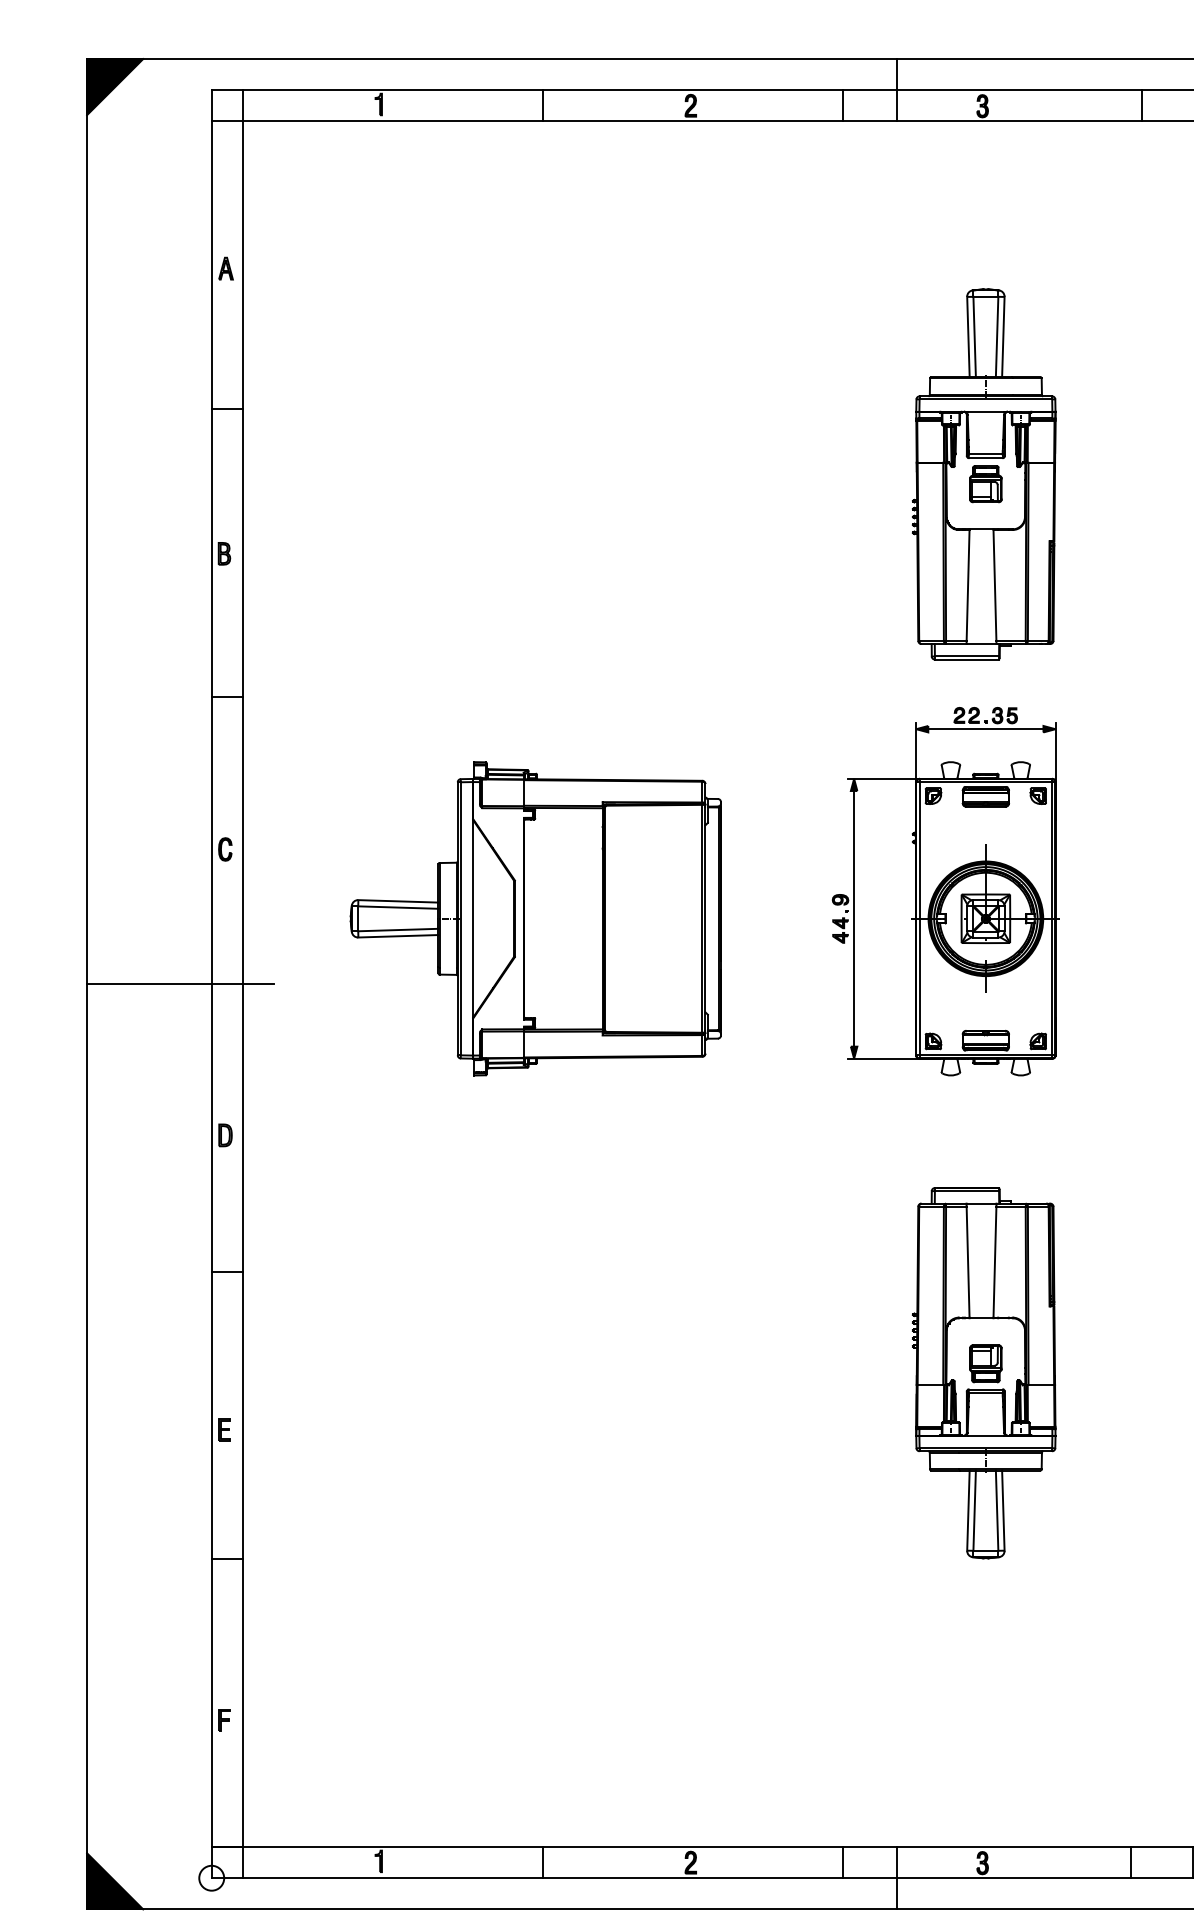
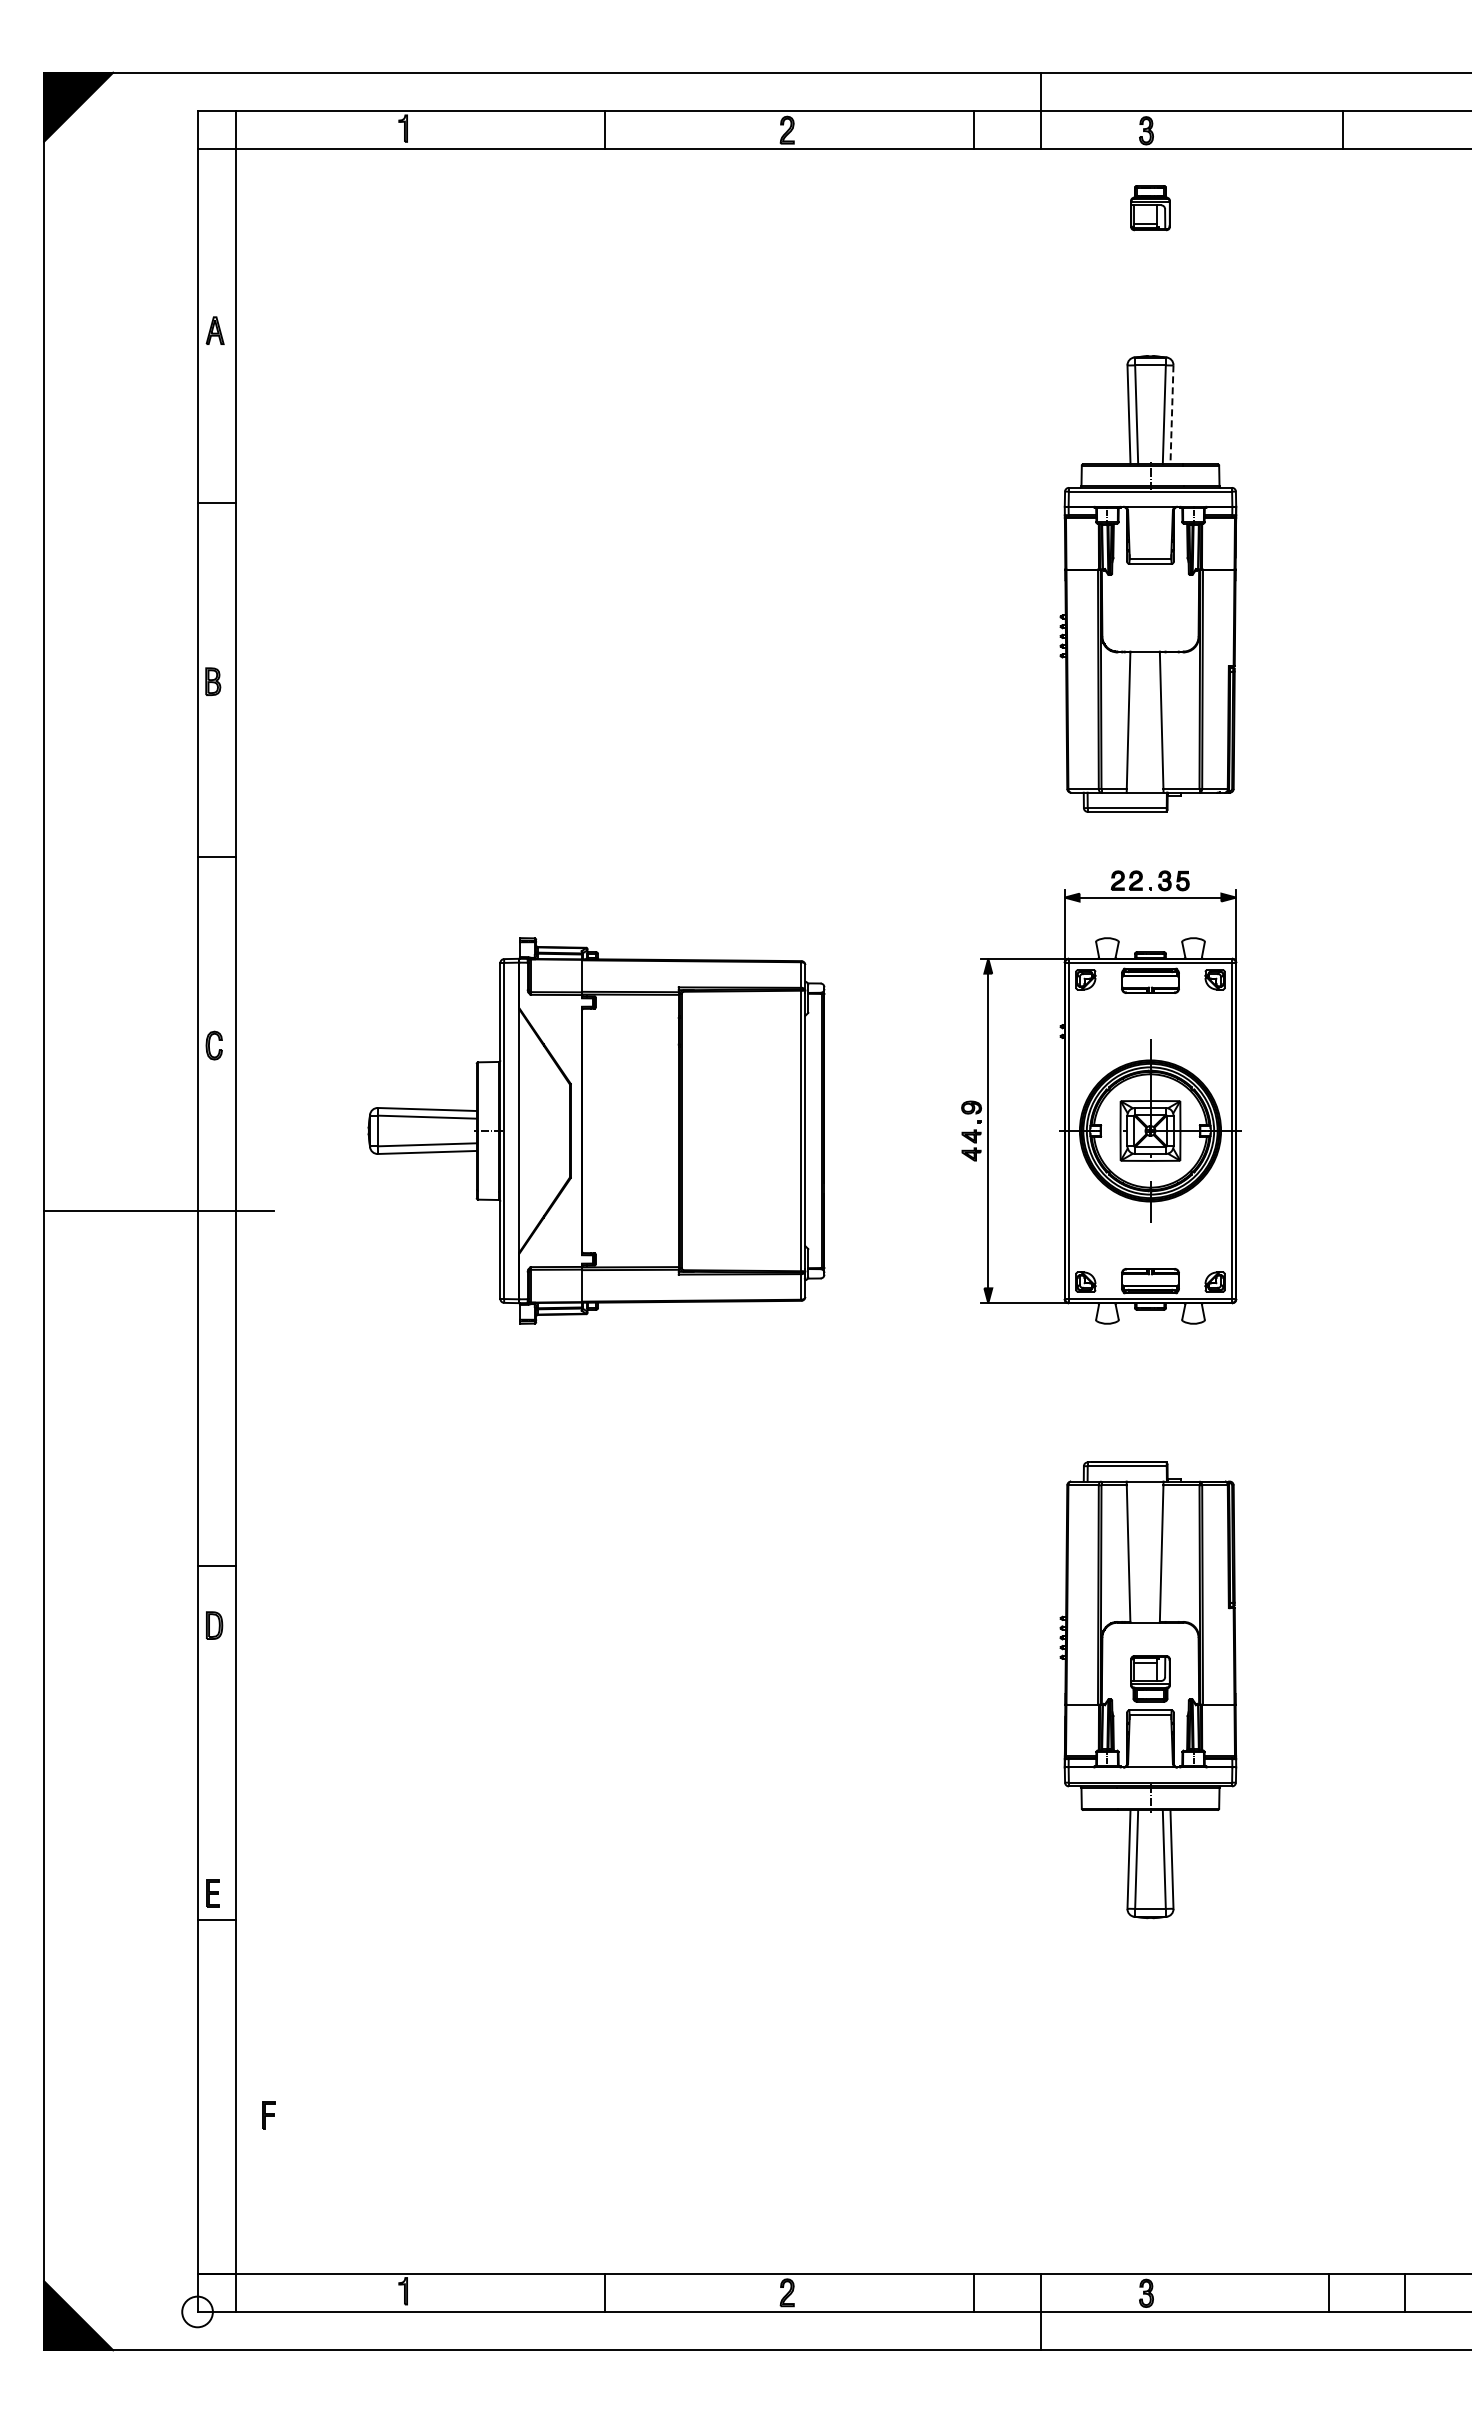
line: (1002, 337) -> (1171, 415), solid -> dashed
part: (985, 484) -> (1150, 208), moved
part: (225, 1135) -> (214, 1625), moved
part: (223, 1430) -> (212, 1893), moved
part: (223, 1720) -> (268, 2115), moved

